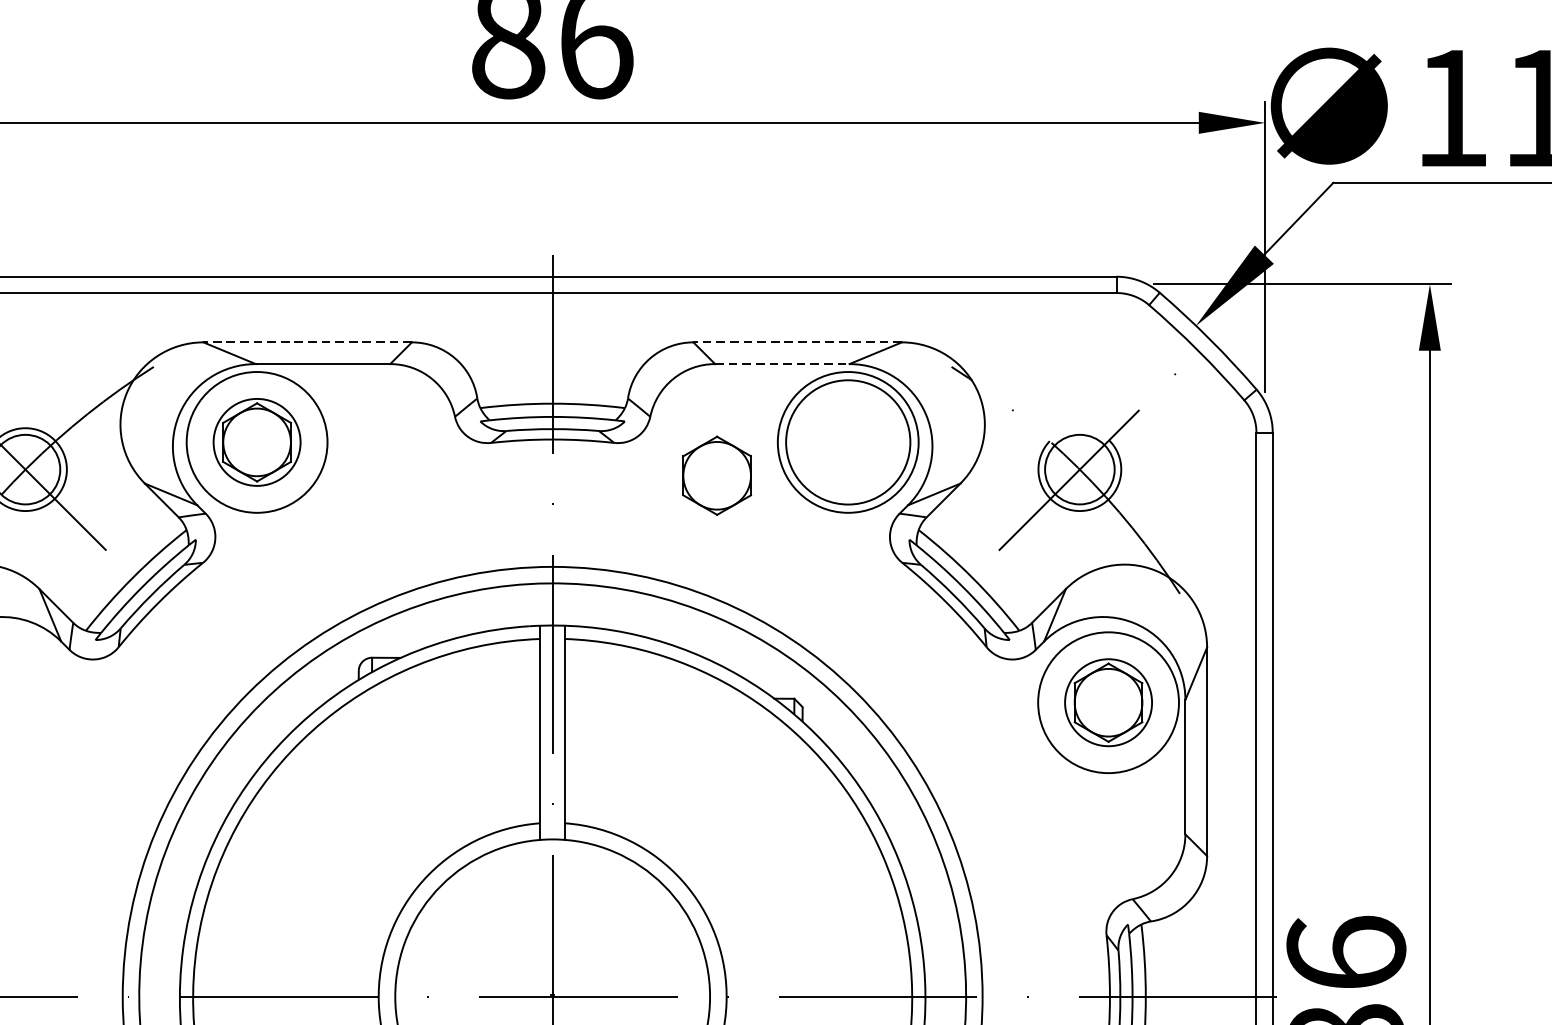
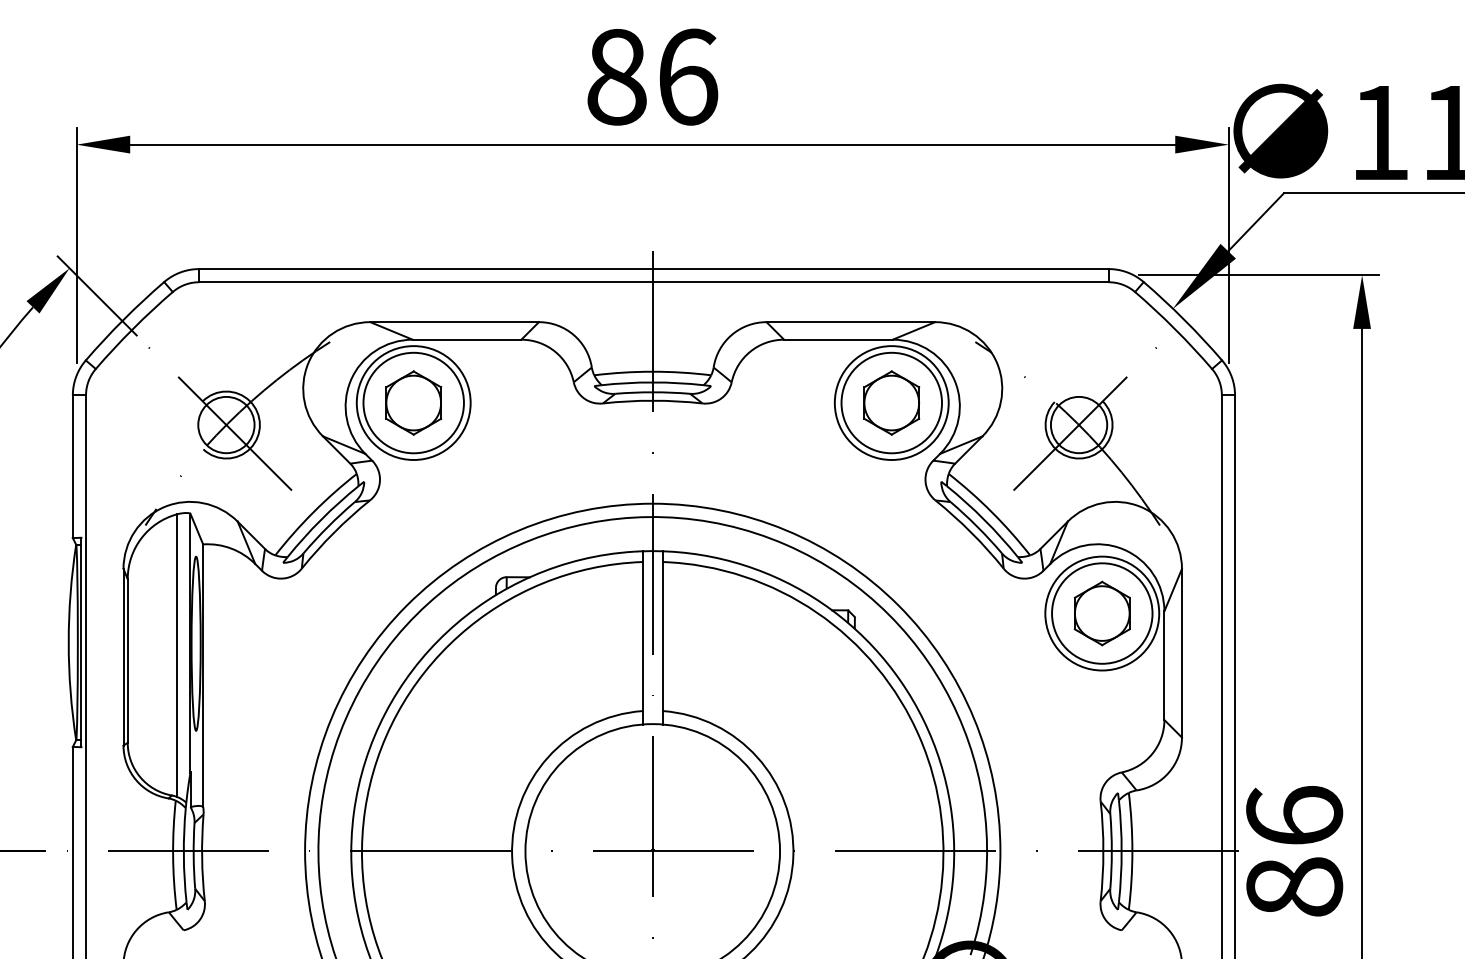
line: (307, 342) -> (454, 322), dashed -> solid
line: (797, 342) -> (850, 322), dashed -> solid
line: (782, 363) -> (838, 339), dashed -> solid
circle: (256, 441) -> (413, 402), size x1.43
part: (716, 475) -> (891, 402), moved
circle: (1108, 702) -> (1102, 613), size x1.43

